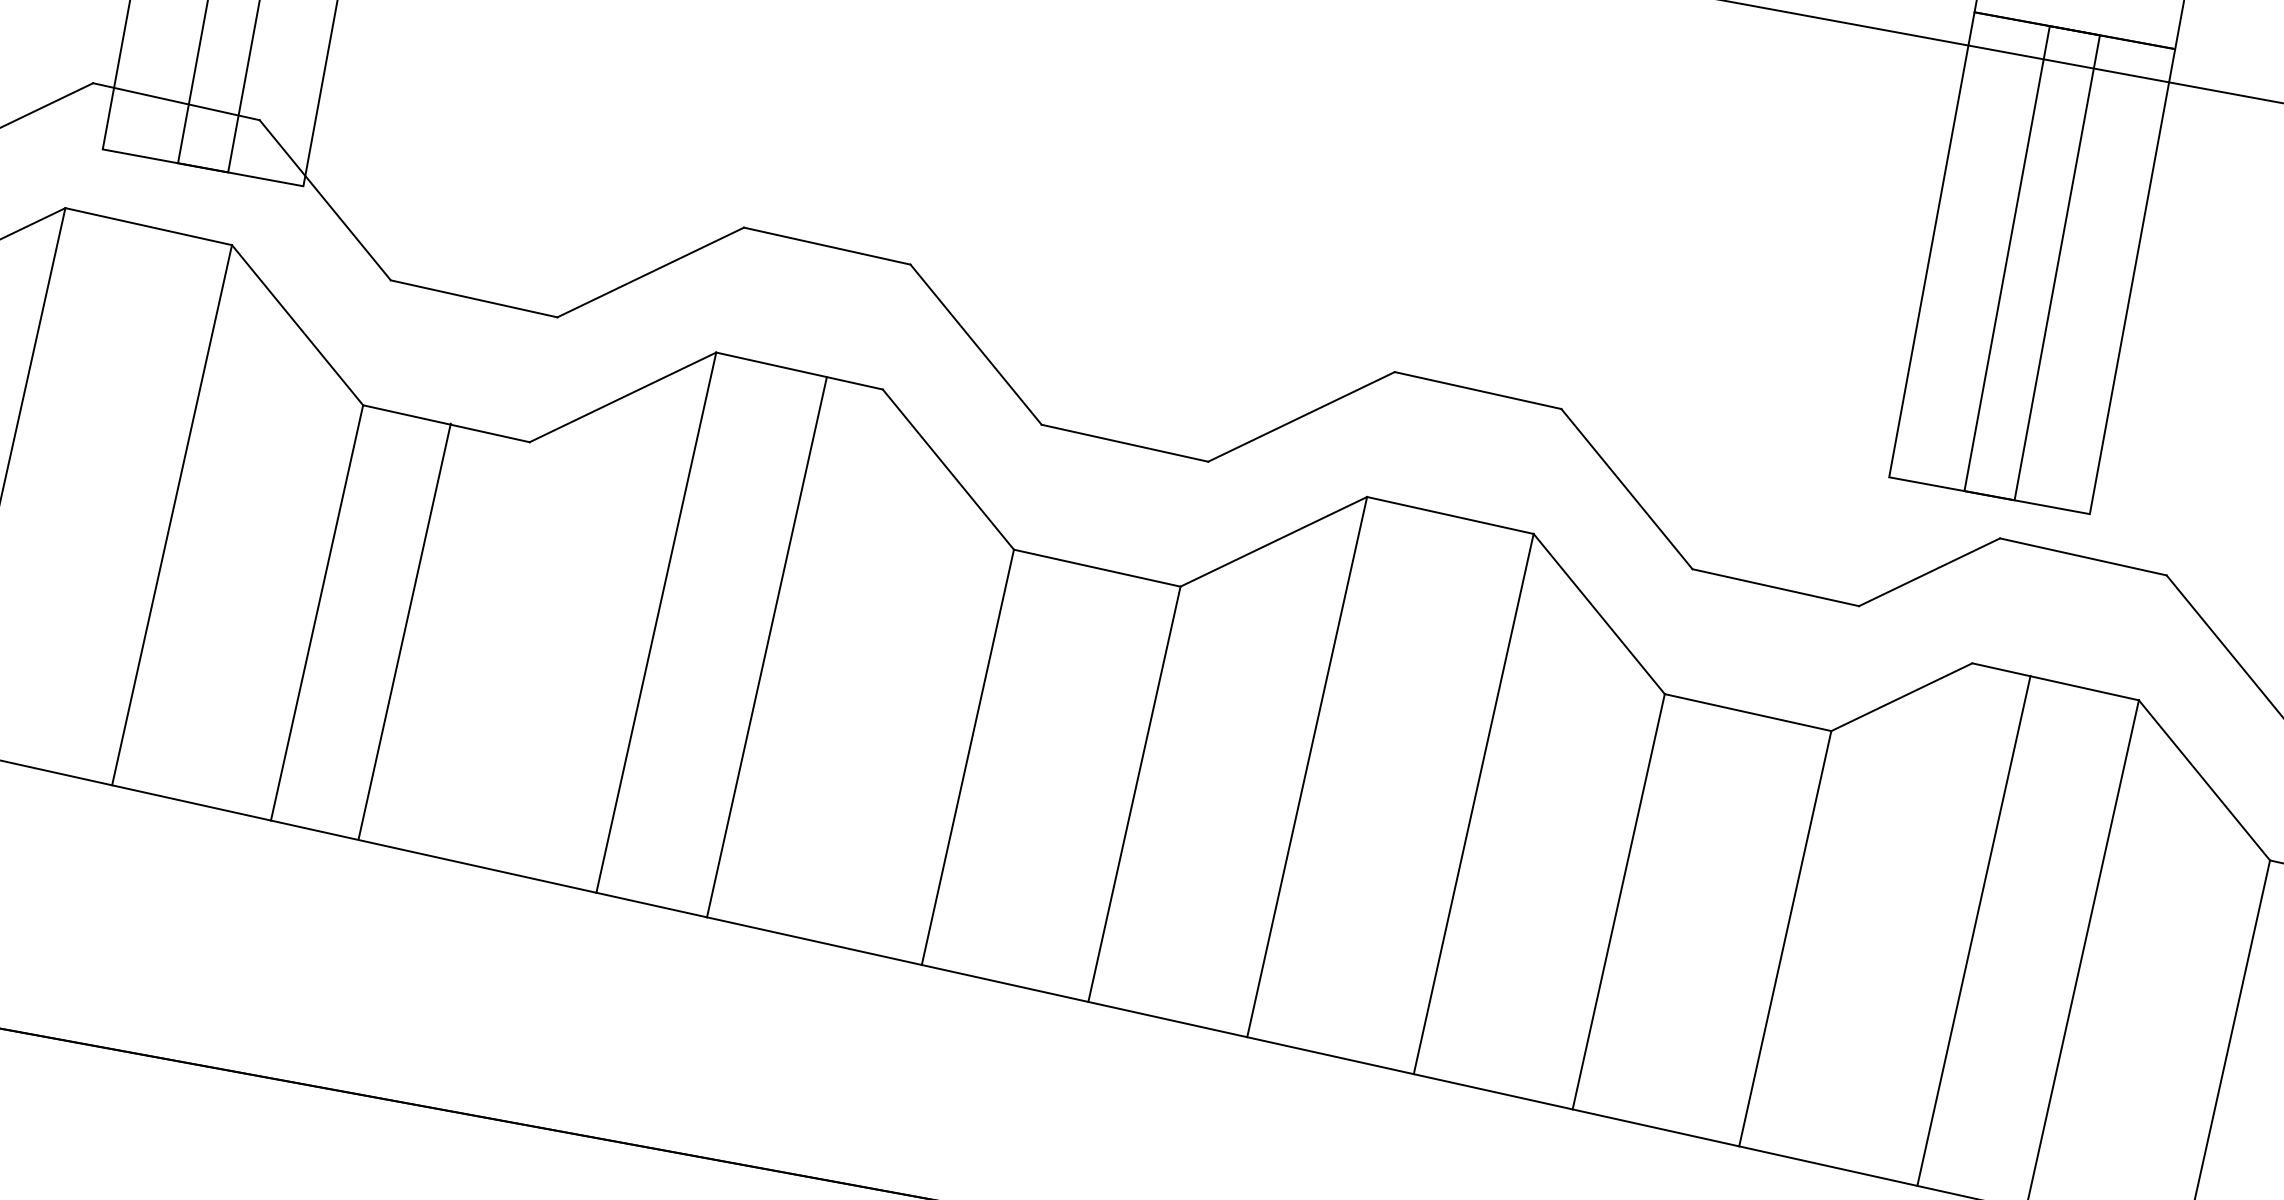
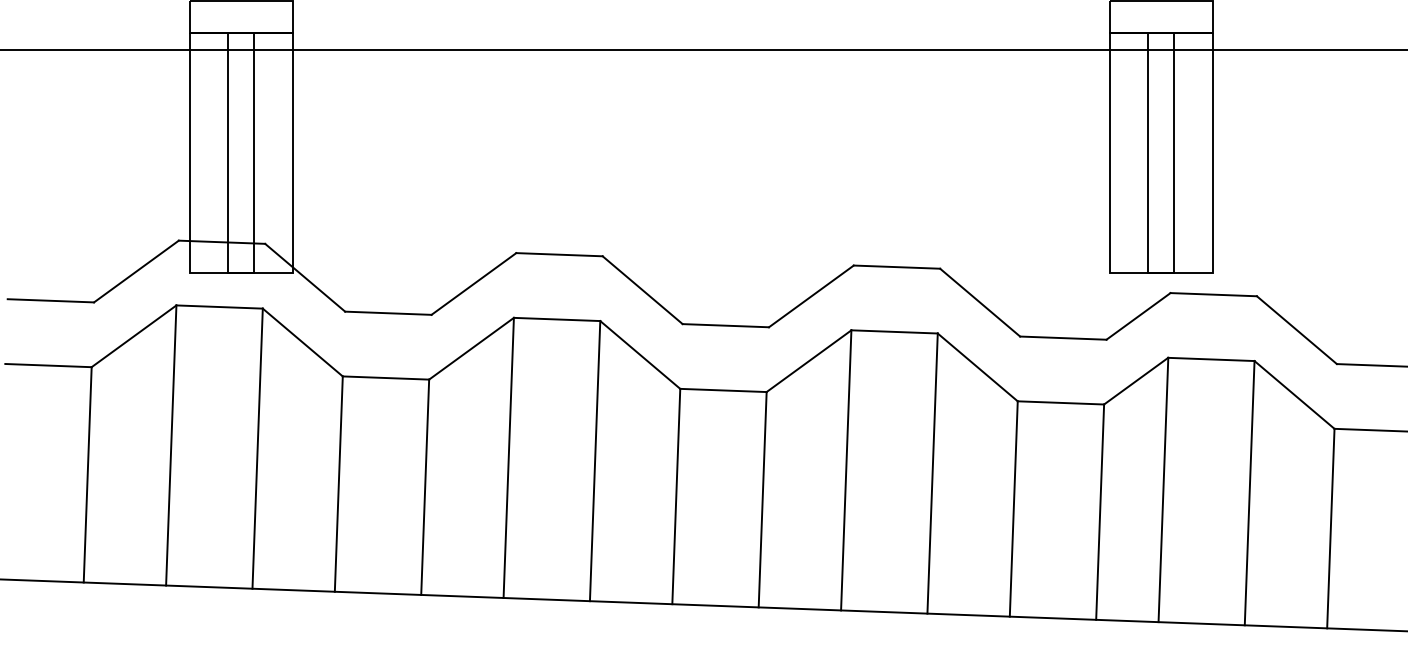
line: (405, 629) -> (425, 486), moved
line: (765, 647) -> (594, 461), moved
line: (1974, 929) -> (1163, 489), moved

